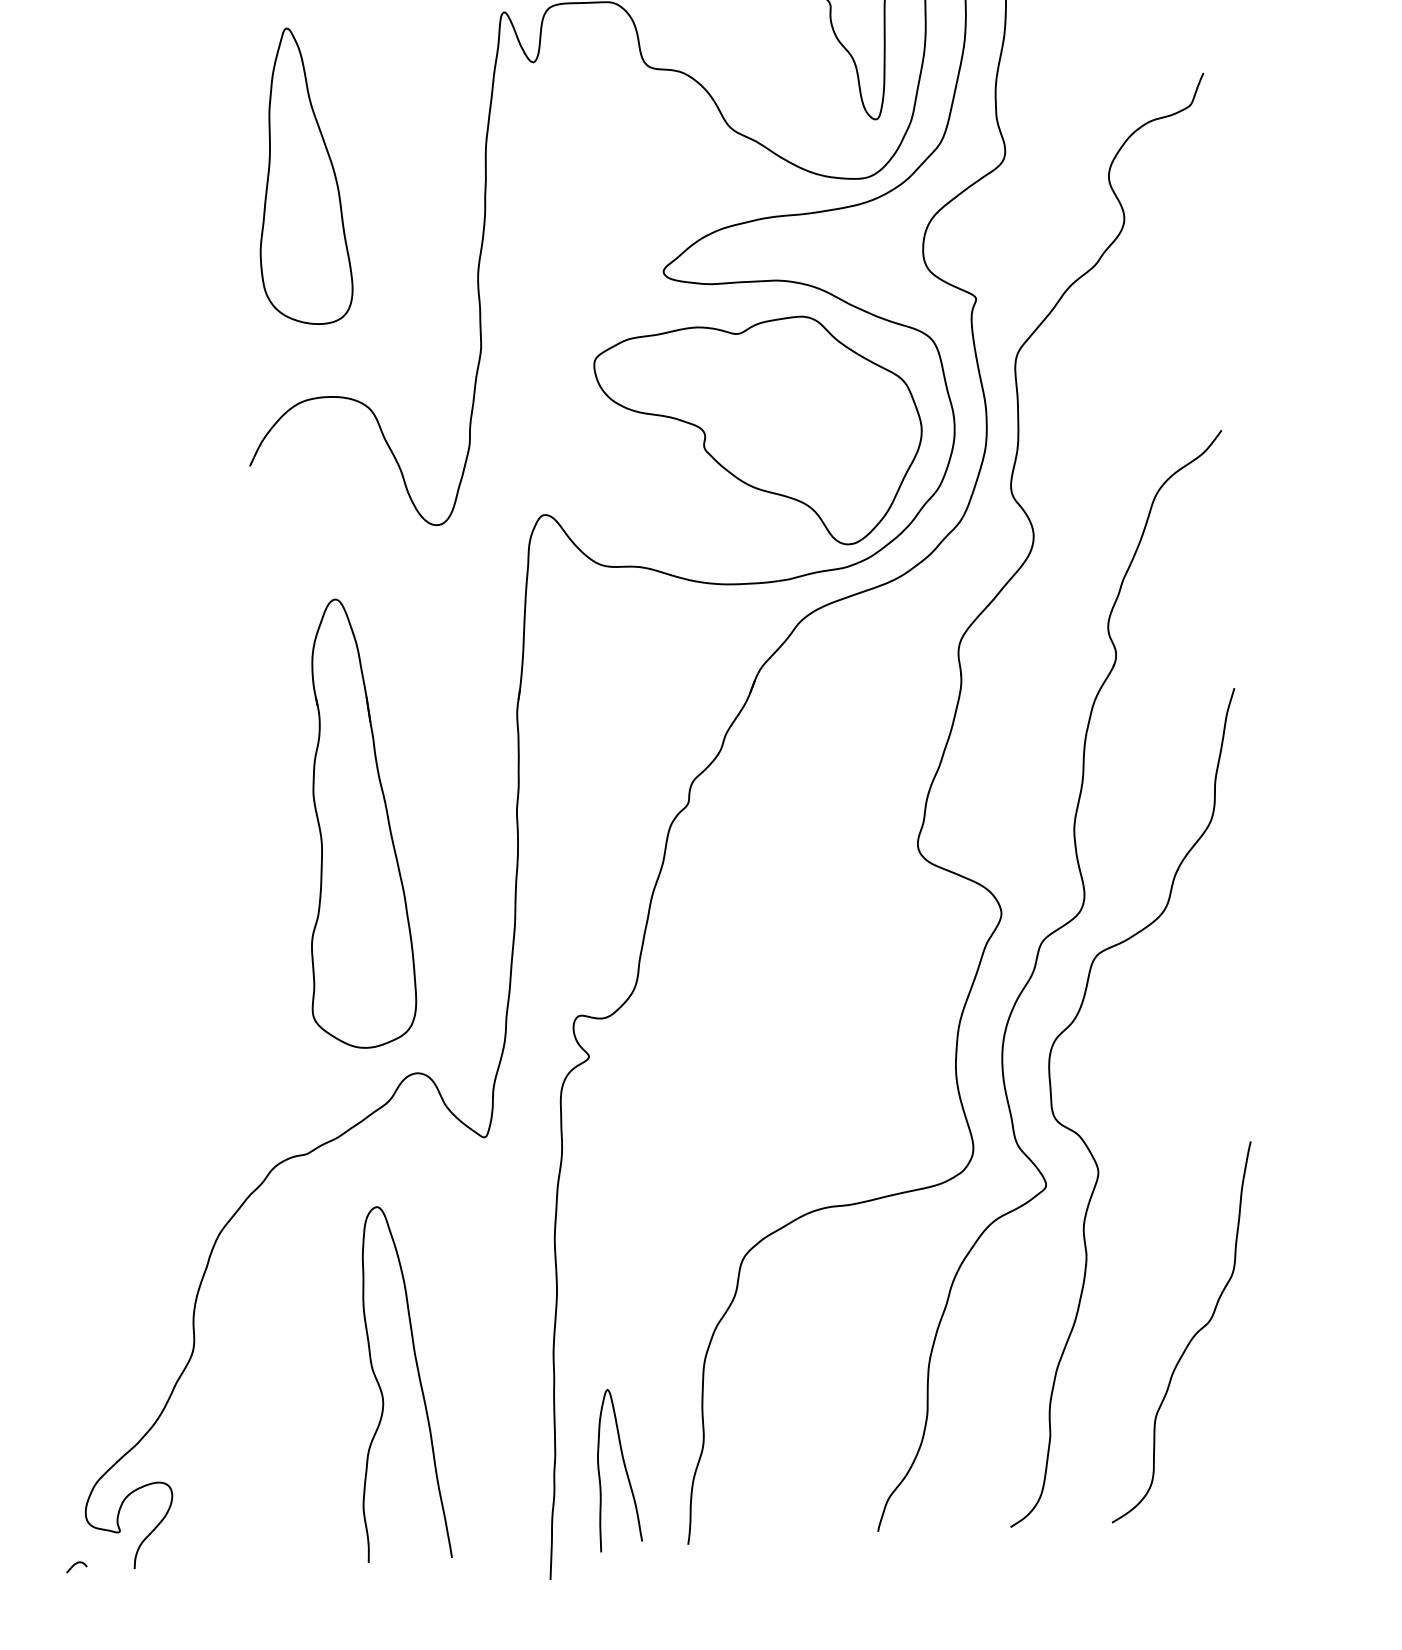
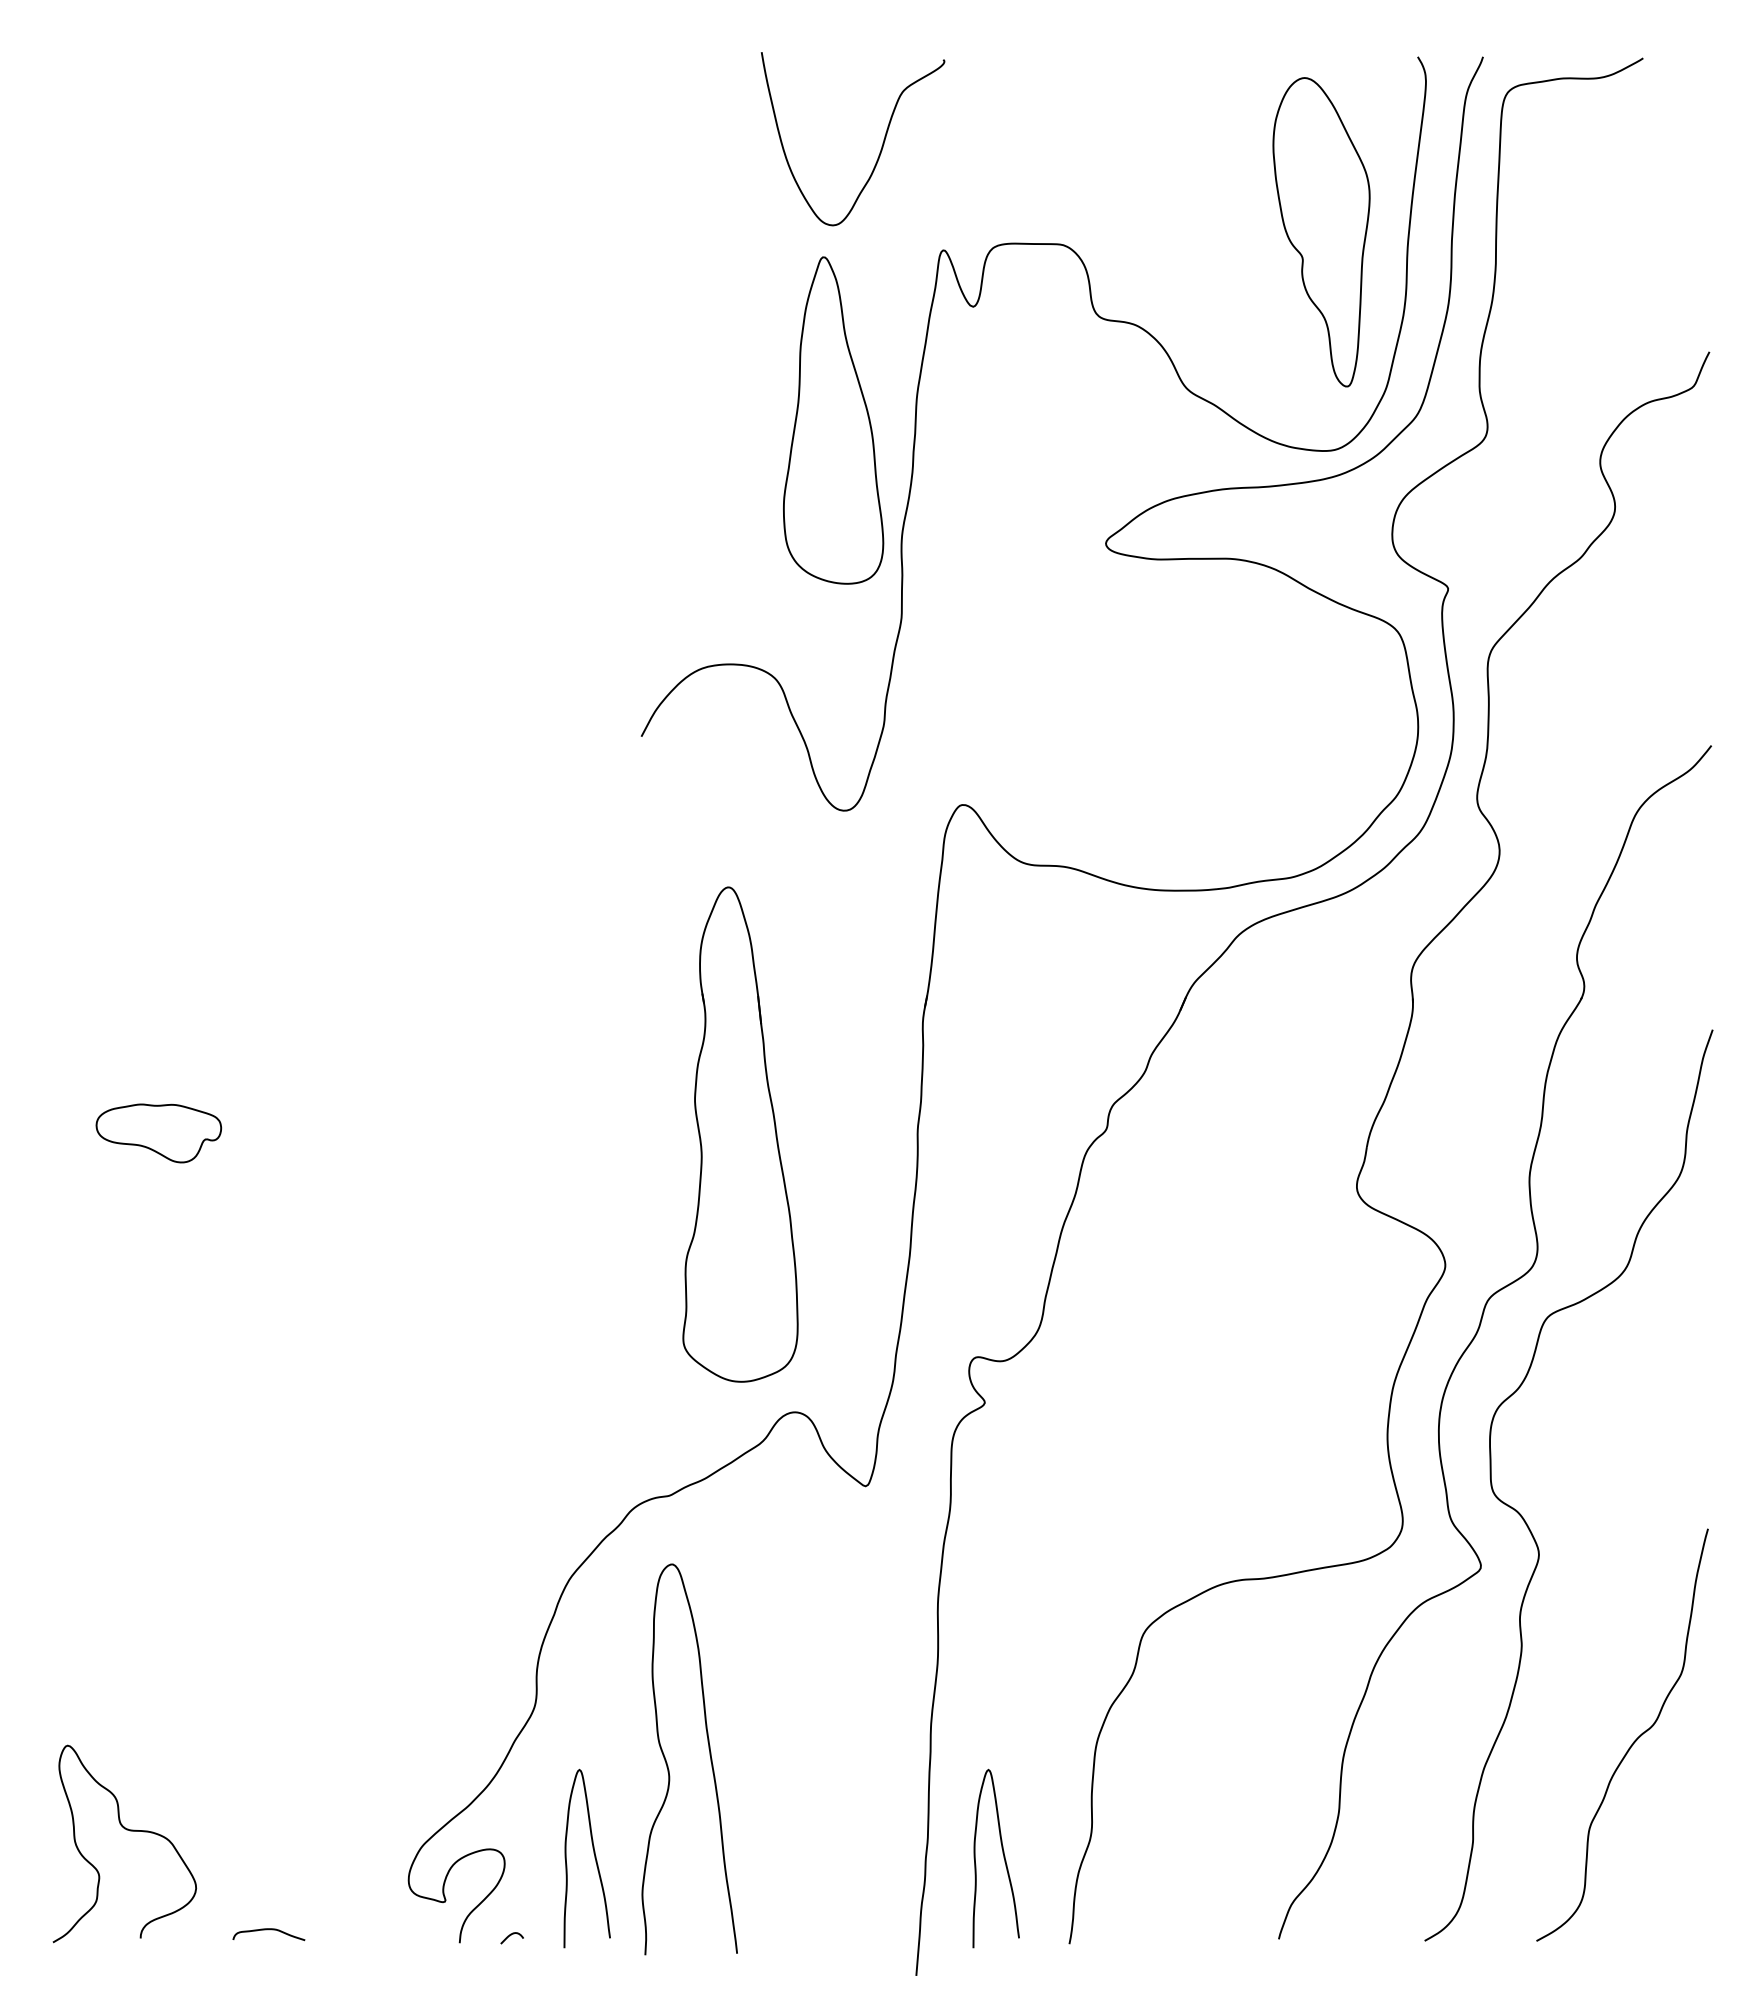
part: (302, 176) -> (833, 420), moved
part: (759, 433) -> (1203, 725), removed
curve: (418, 1379) -> (709, 1755), moved
curve: (253, 1486) -> (594, 1858), added
curve: (75, 1565) -> (510, 1936), moved

